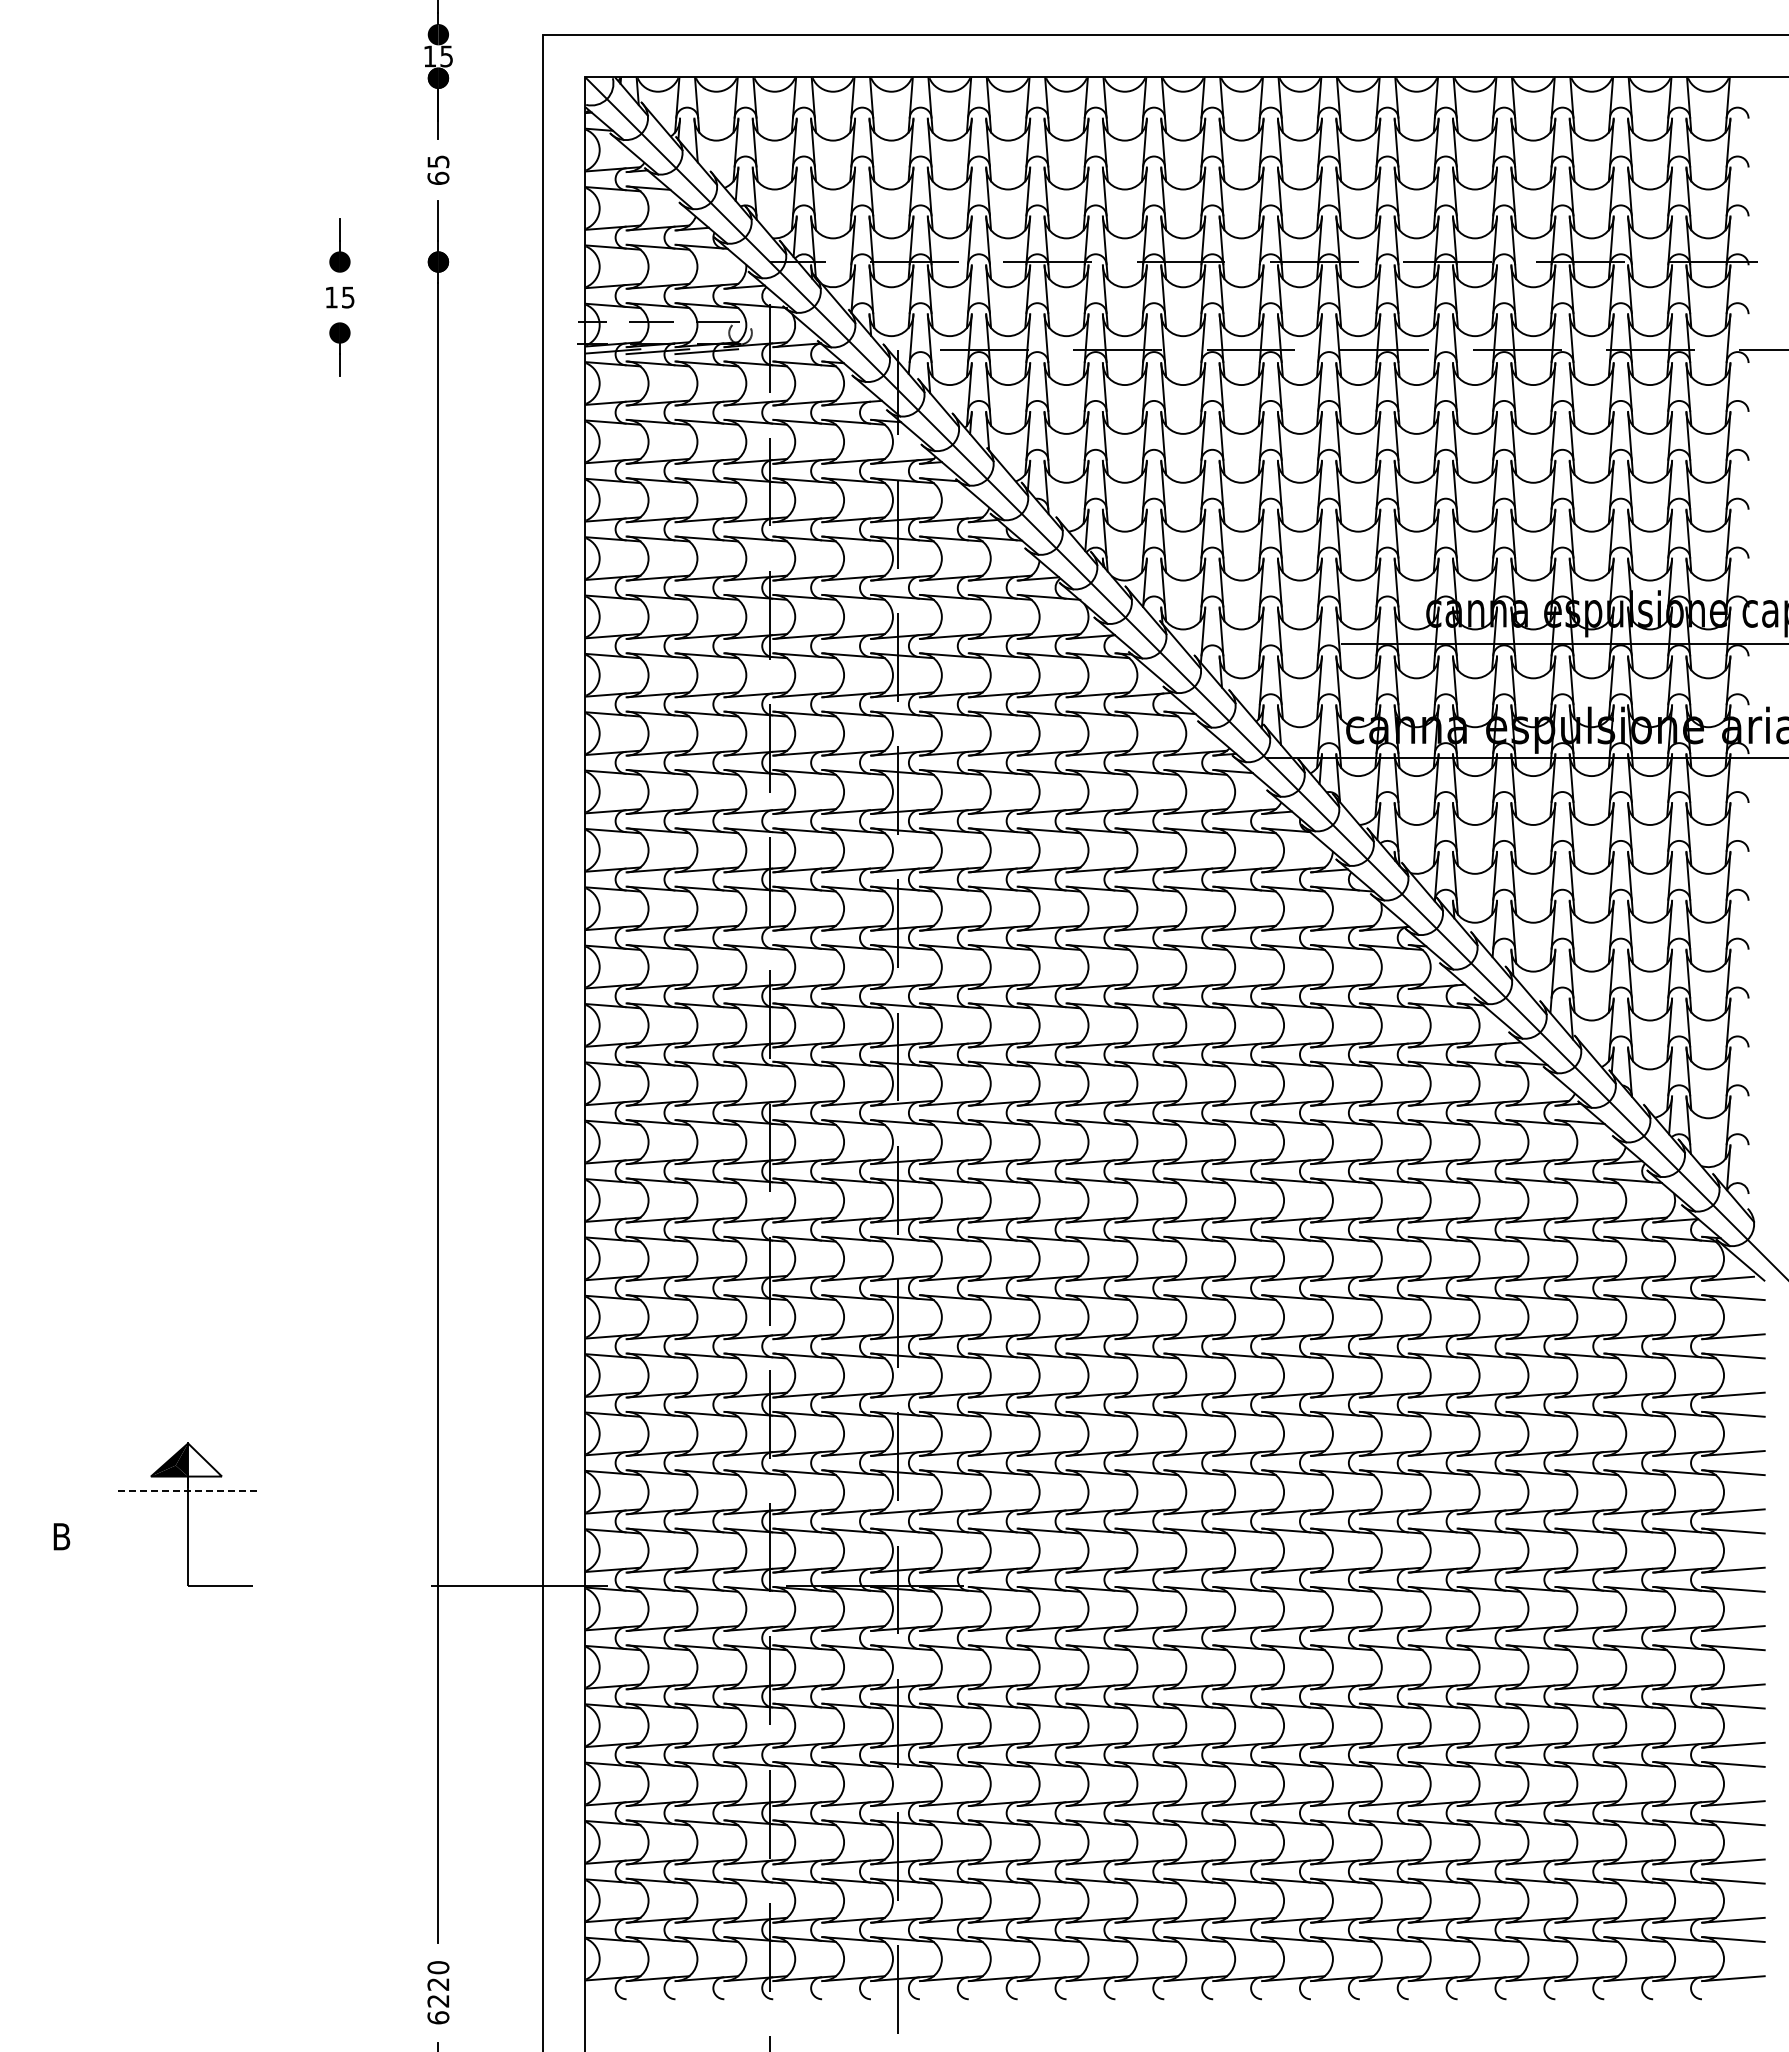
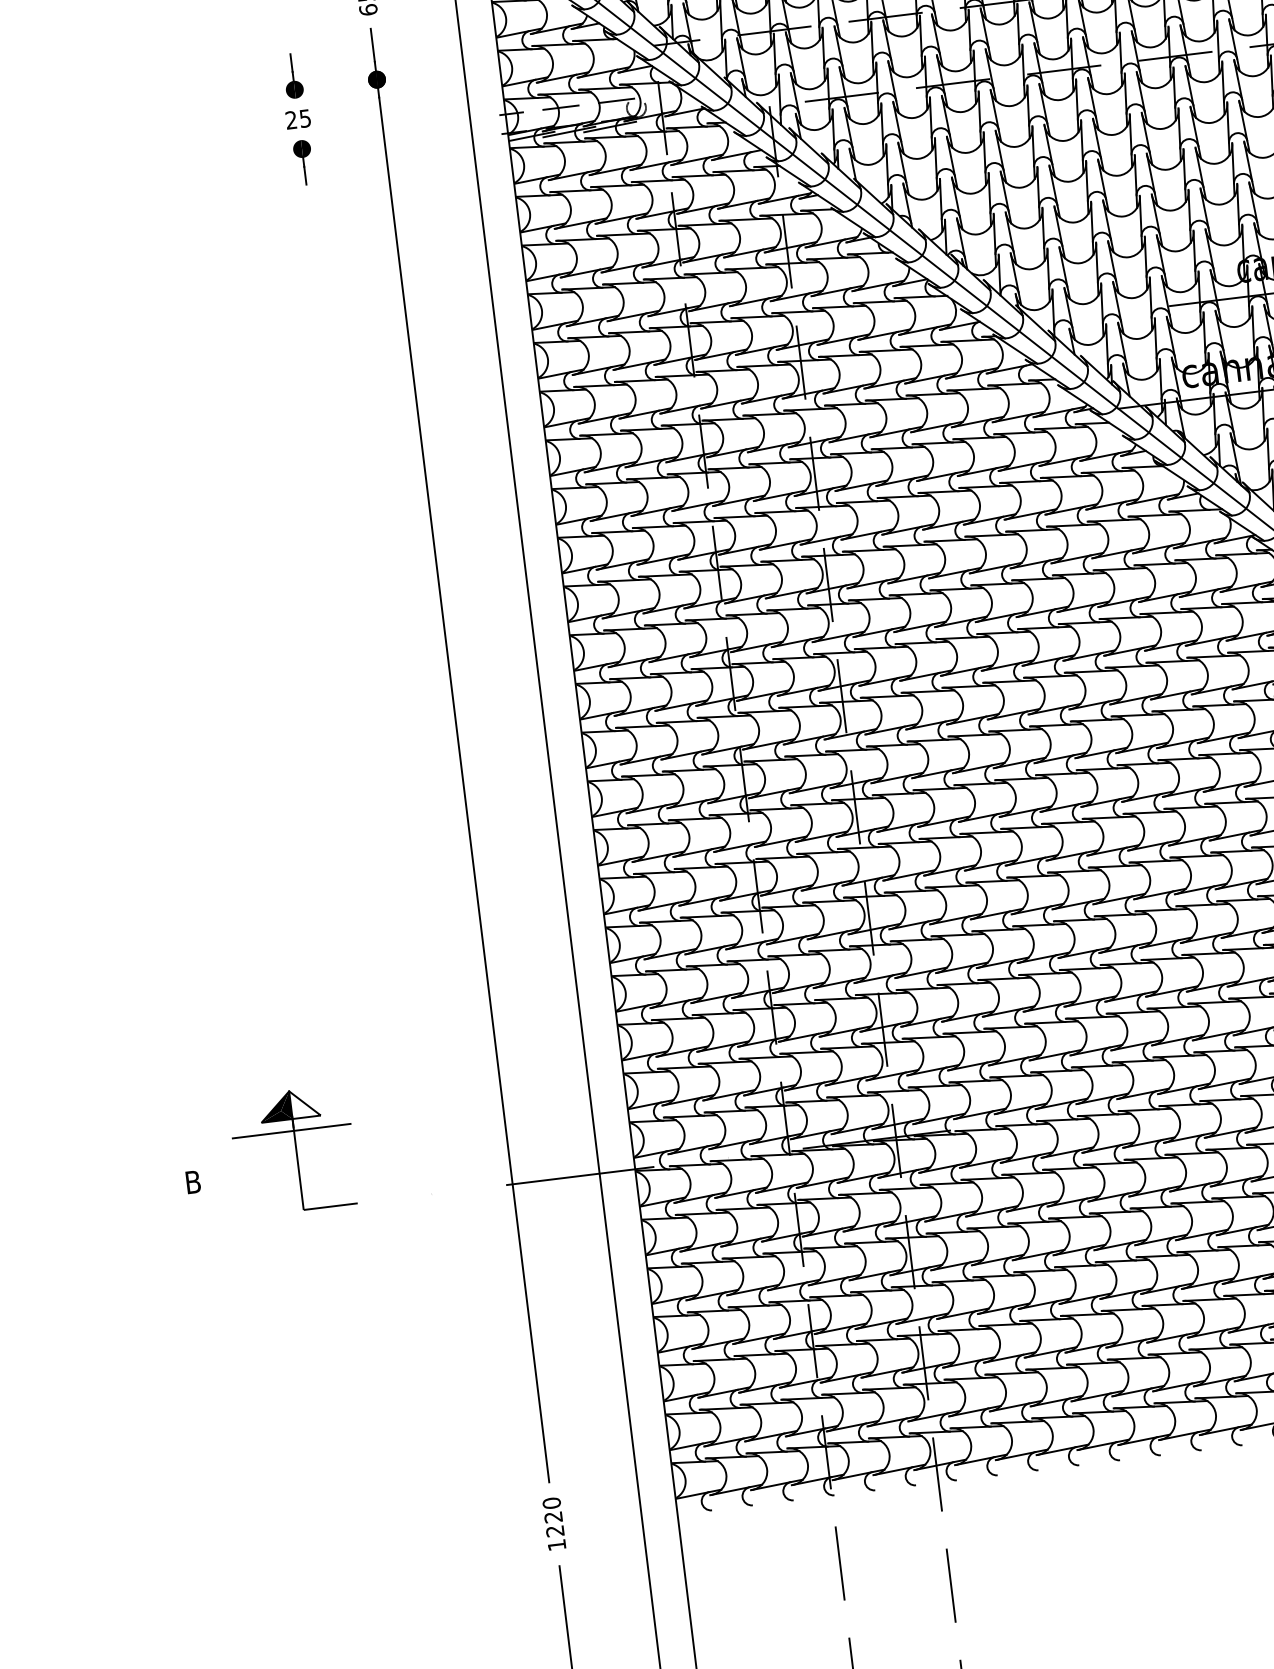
text: (331, 297) -> (291, 120), 15 -> 25
line: (185, 1490) -> (291, 1130), dashed -> solid
text: (438, 2017) -> (556, 1544), 6220 -> 1220

